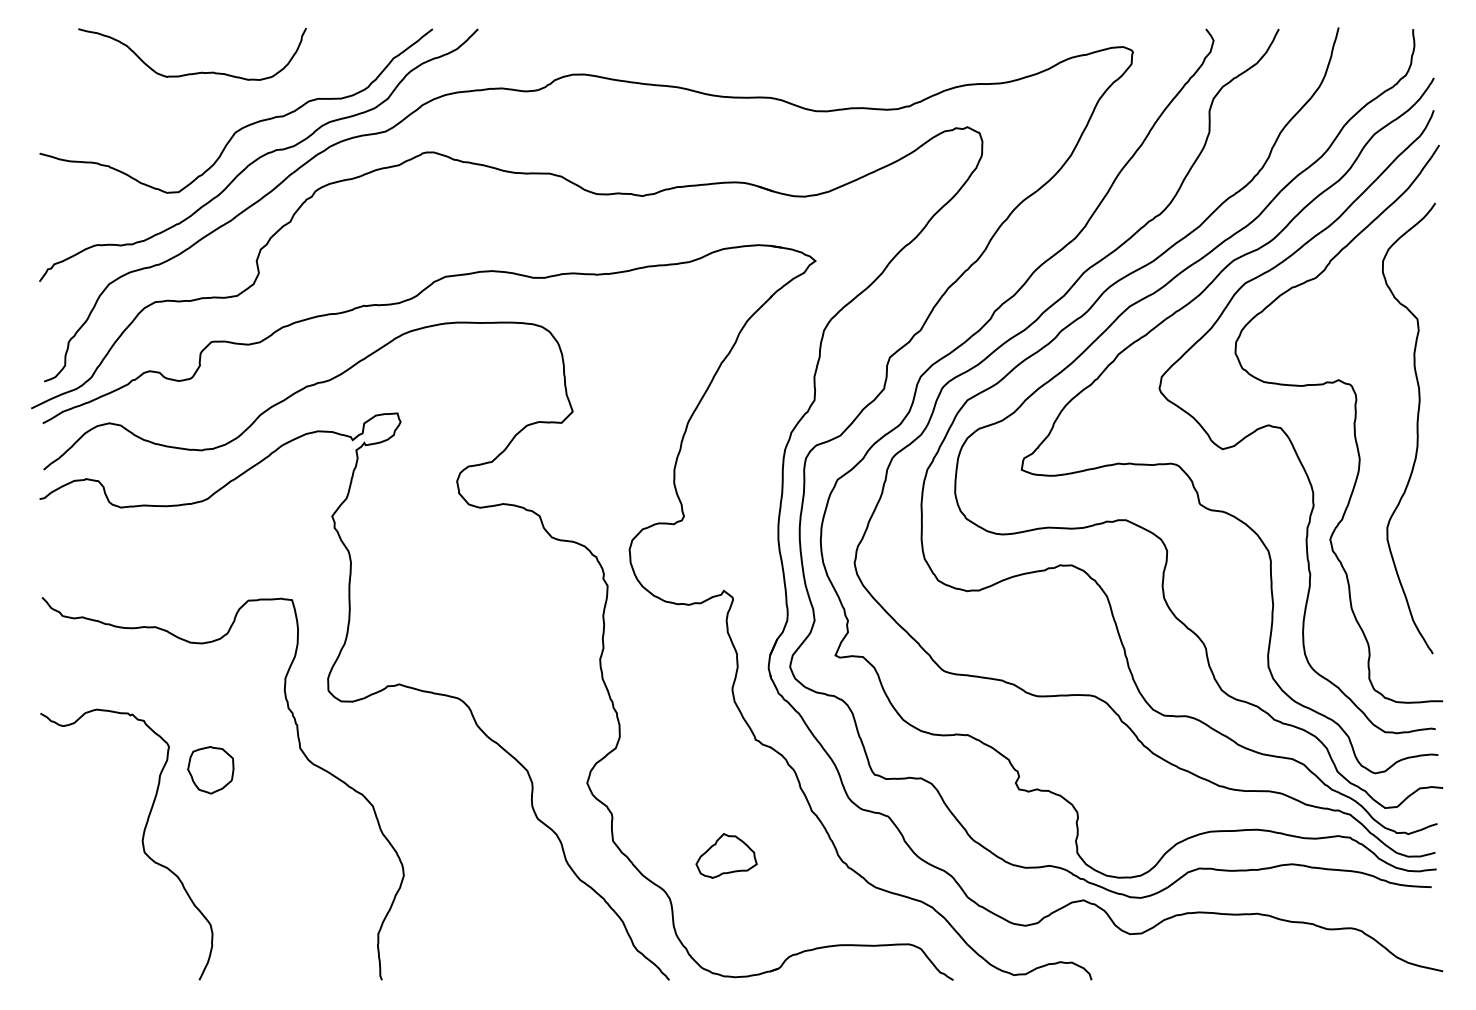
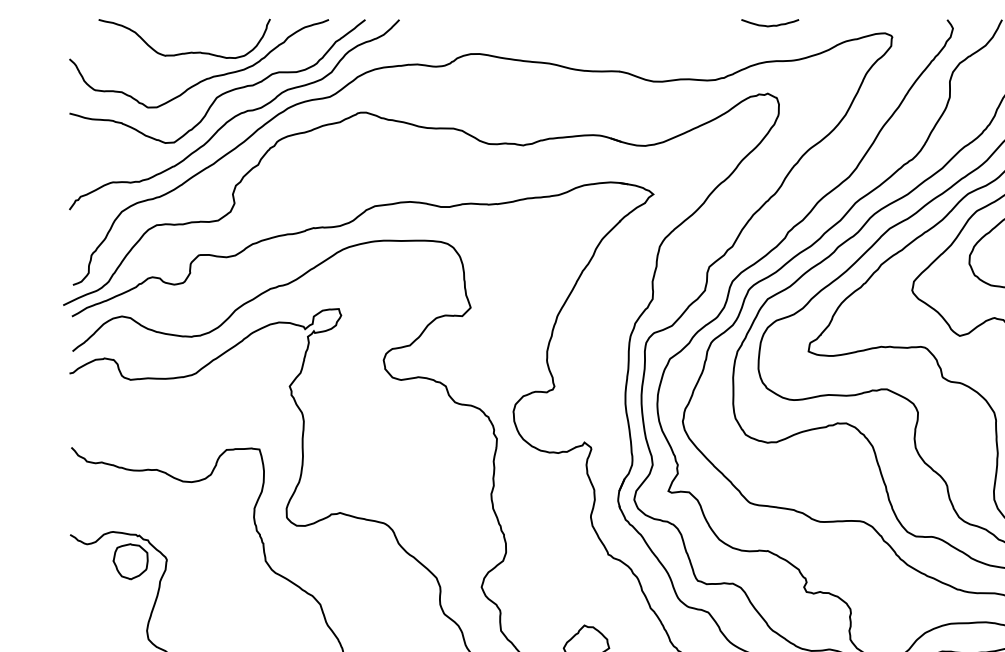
curve: (970, 36) -> (770, 25), added
curve: (217, 108) -> (203, 79), added
part: (210, 770) -> (130, 561), moved

